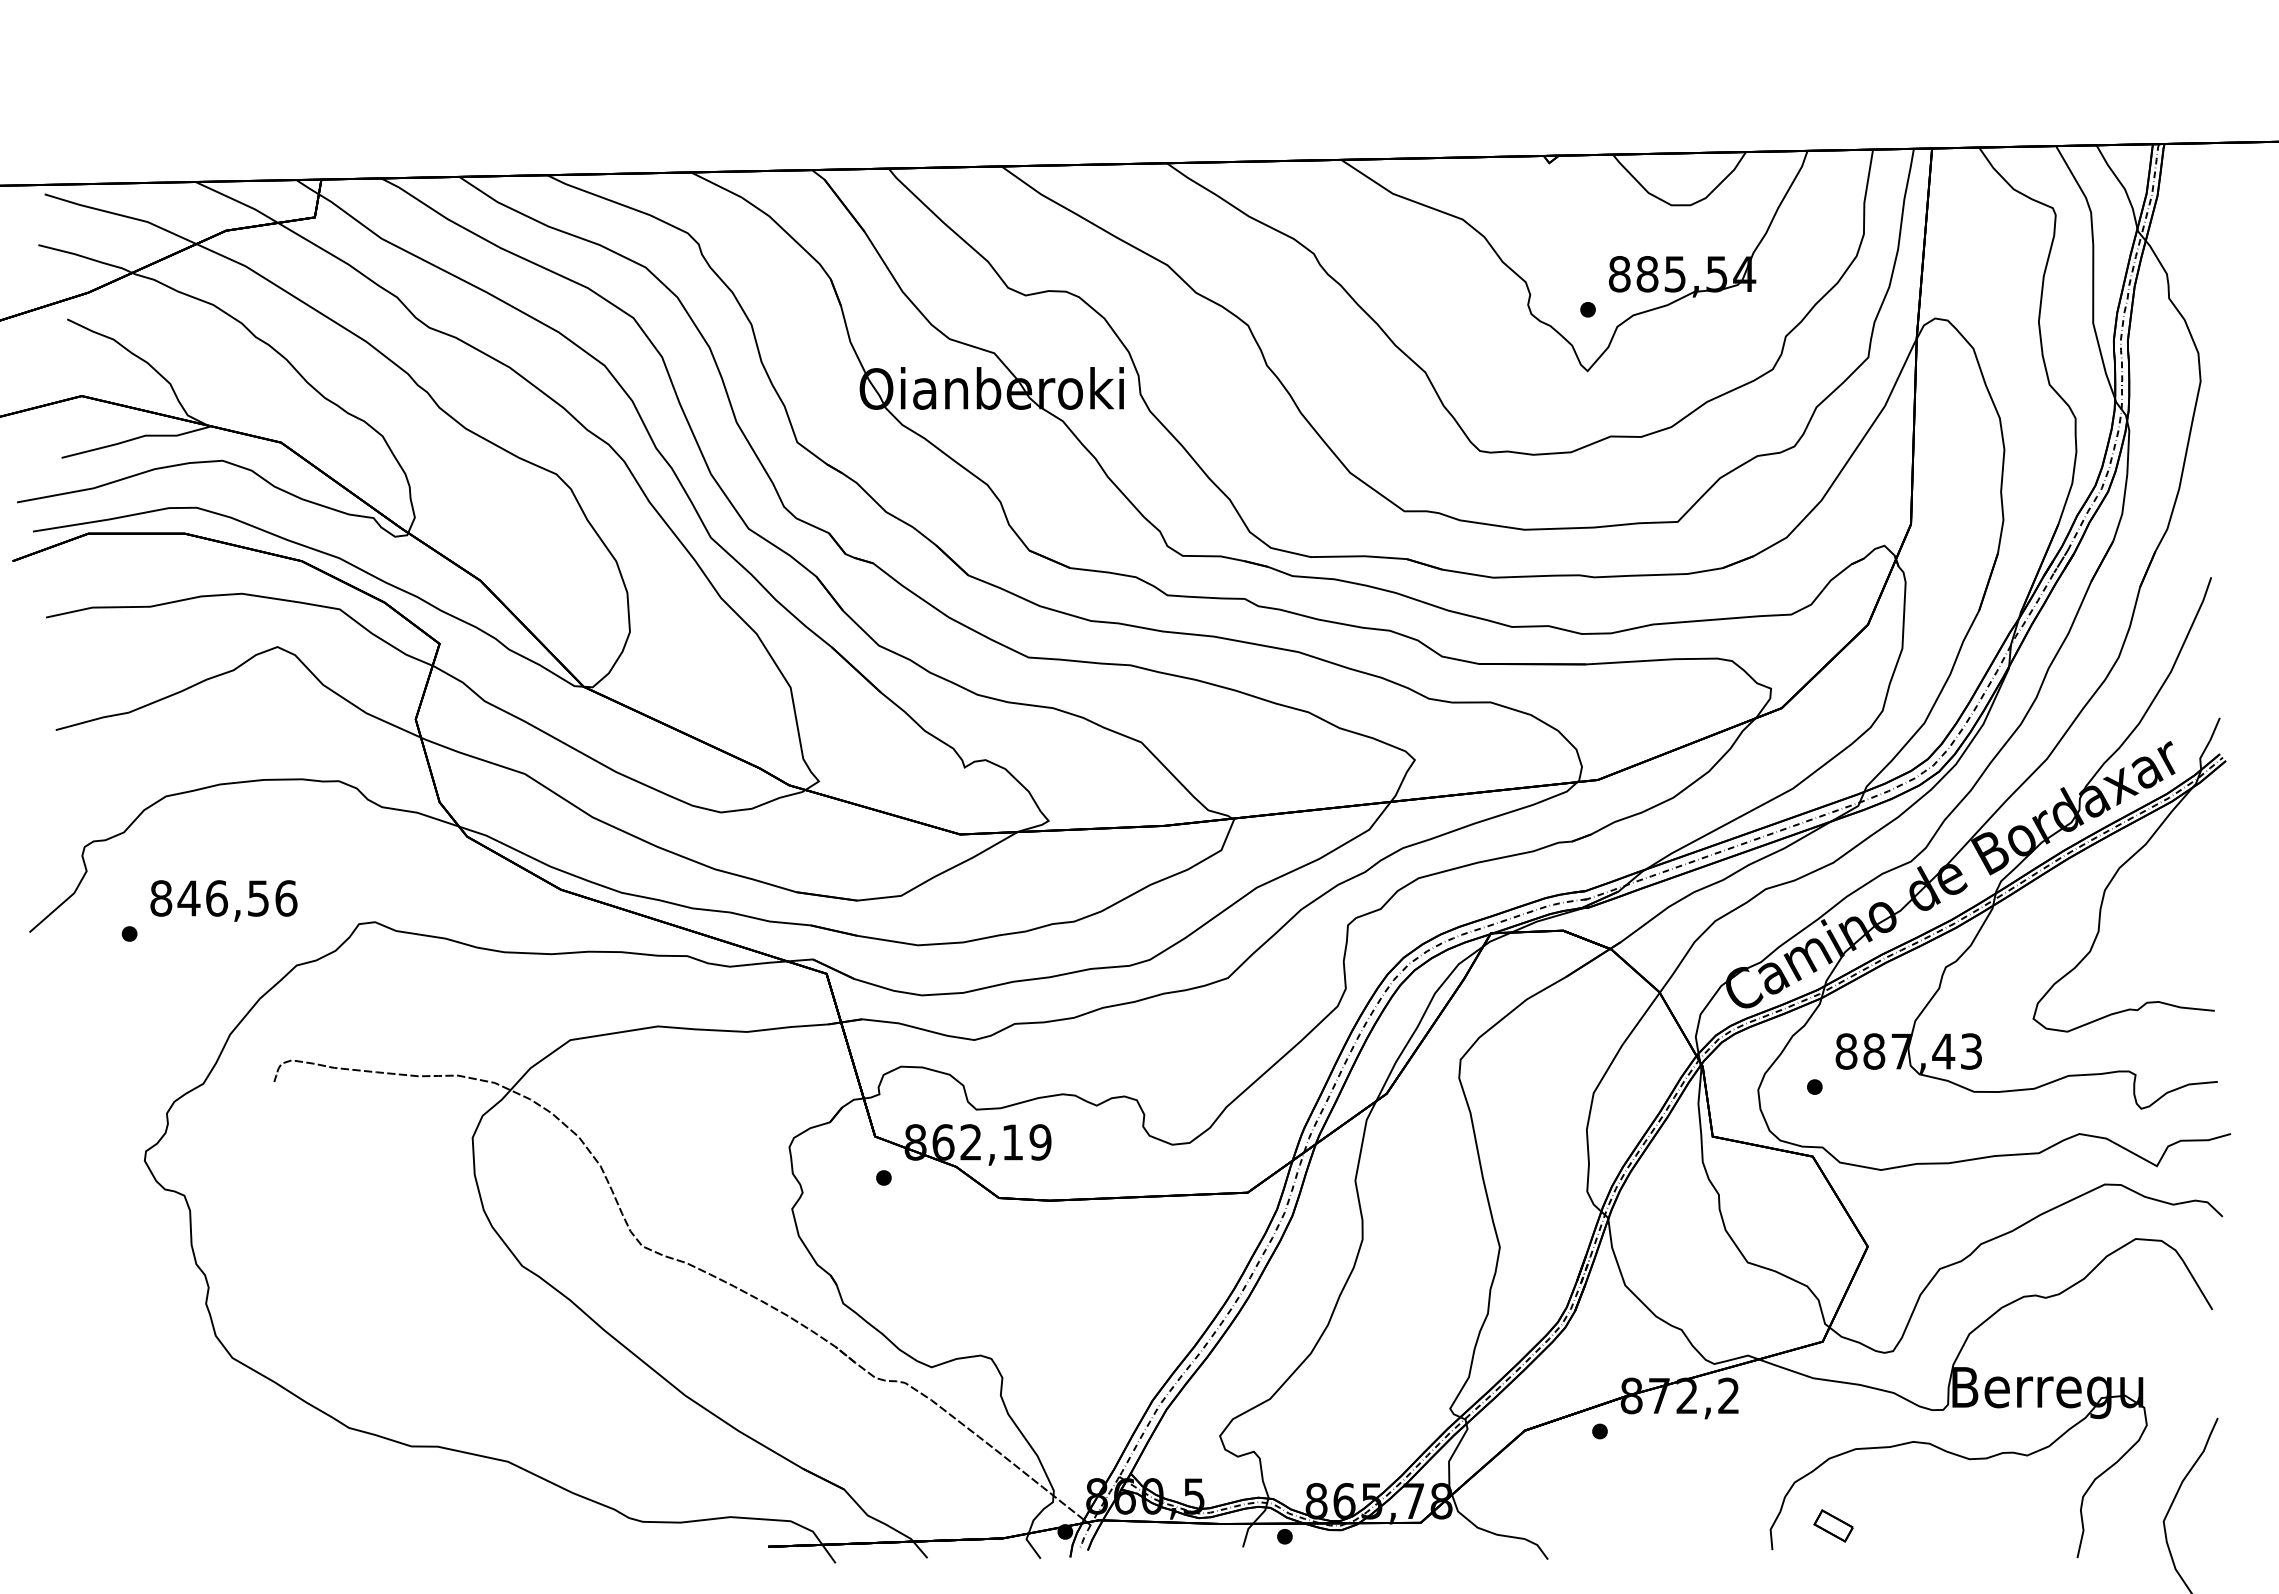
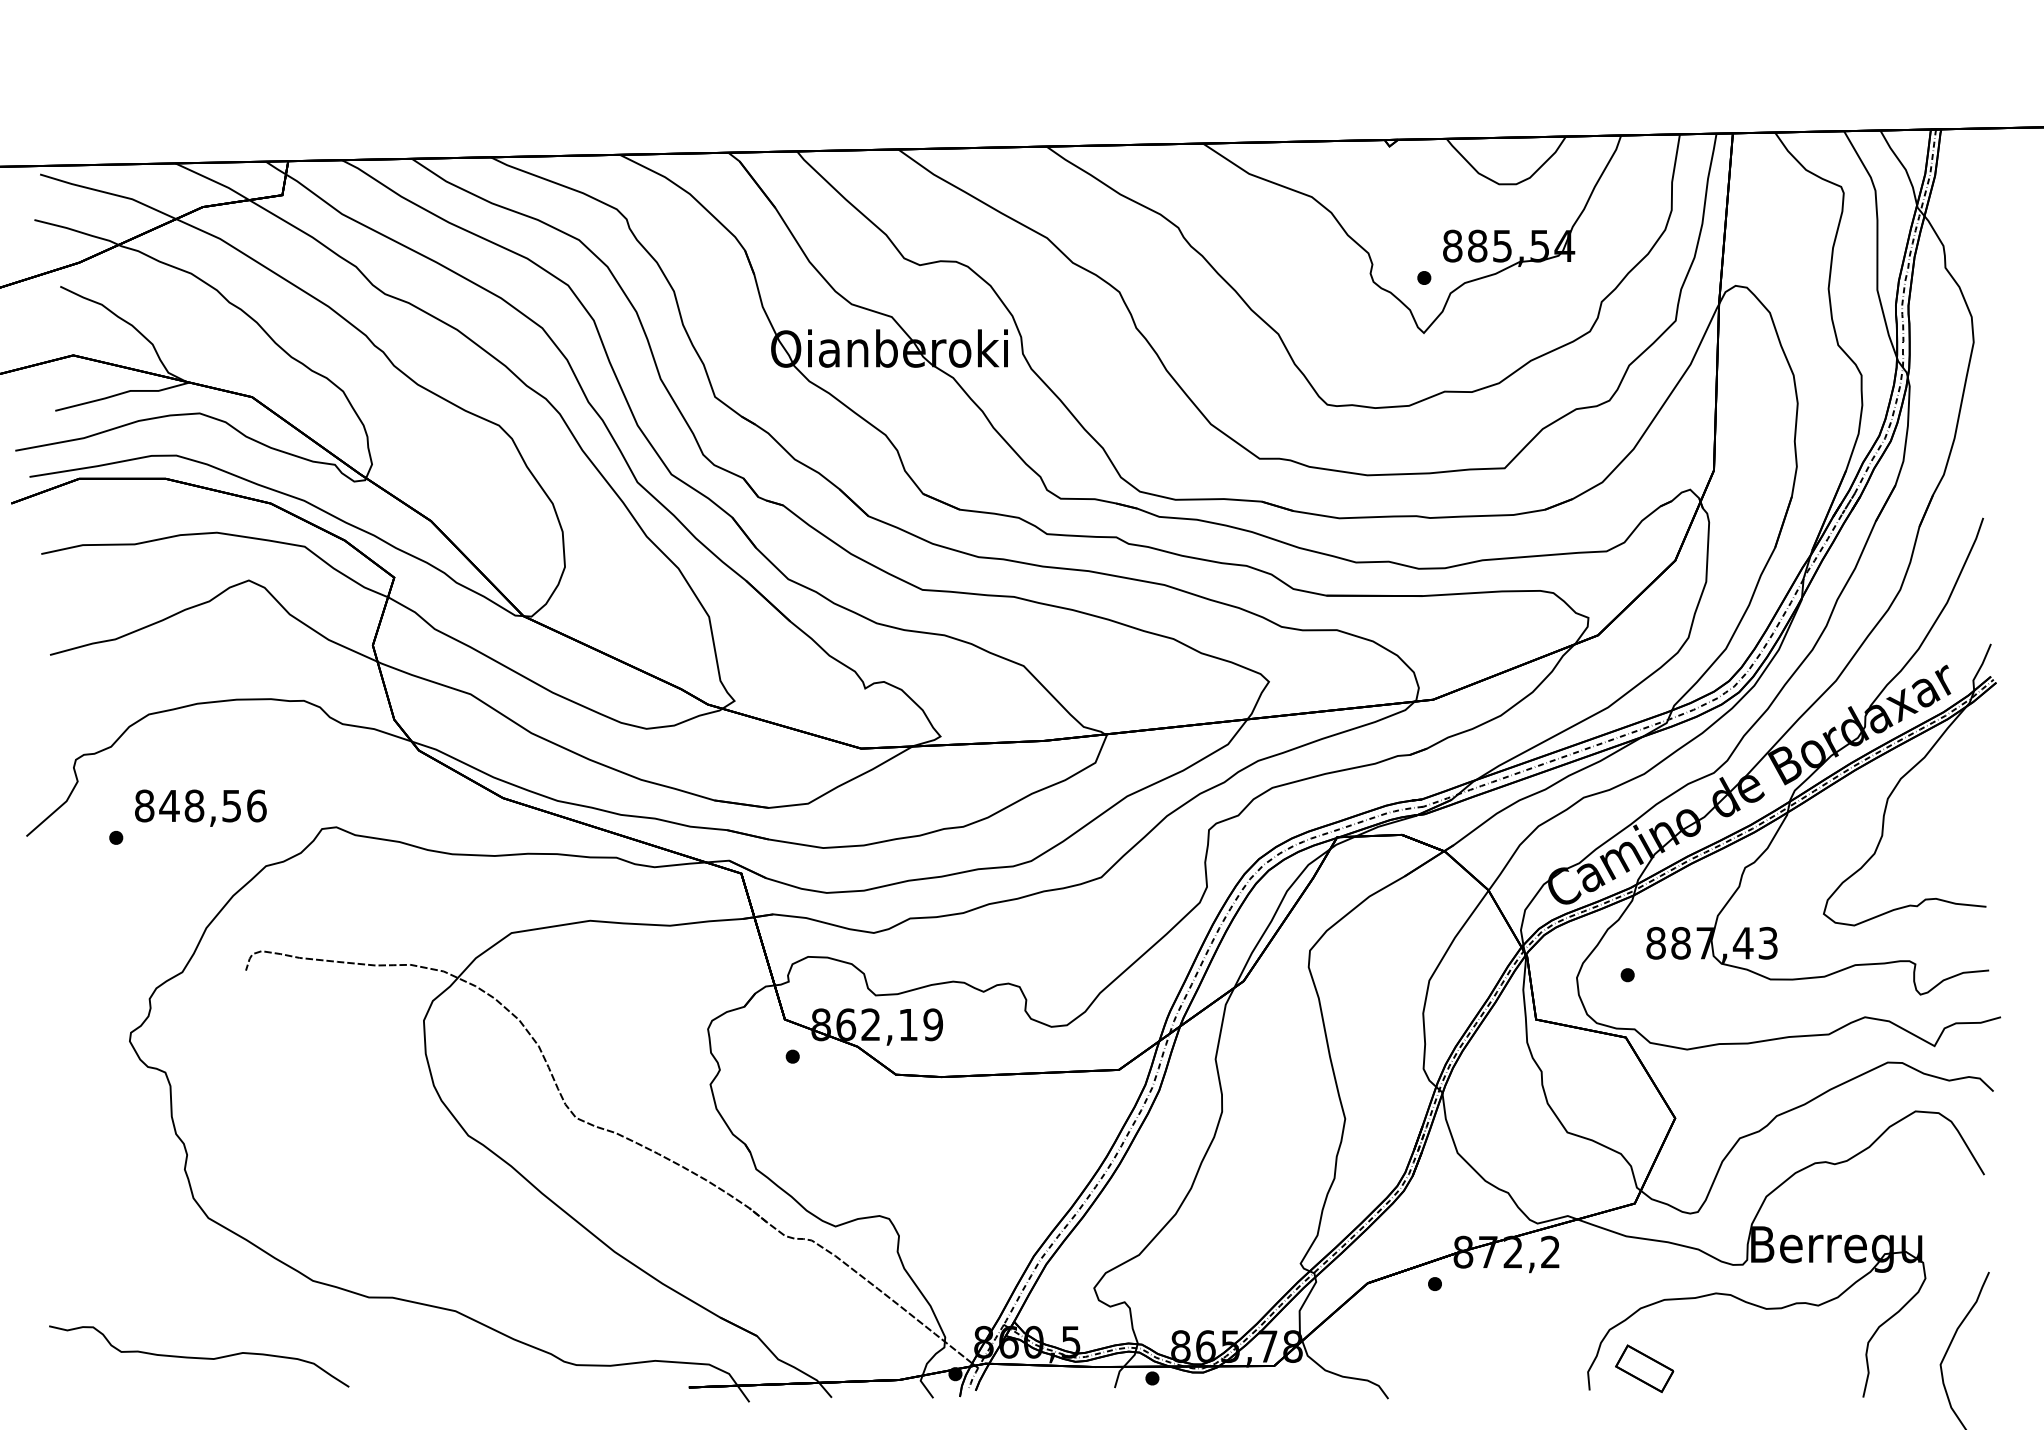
text: (217, 898) -> (195, 806), 846,56 -> 848,56
curve: (221, 1513) -> (198, 1357), added
part: (1833, 1525) -> (1644, 1368), size x1.67

